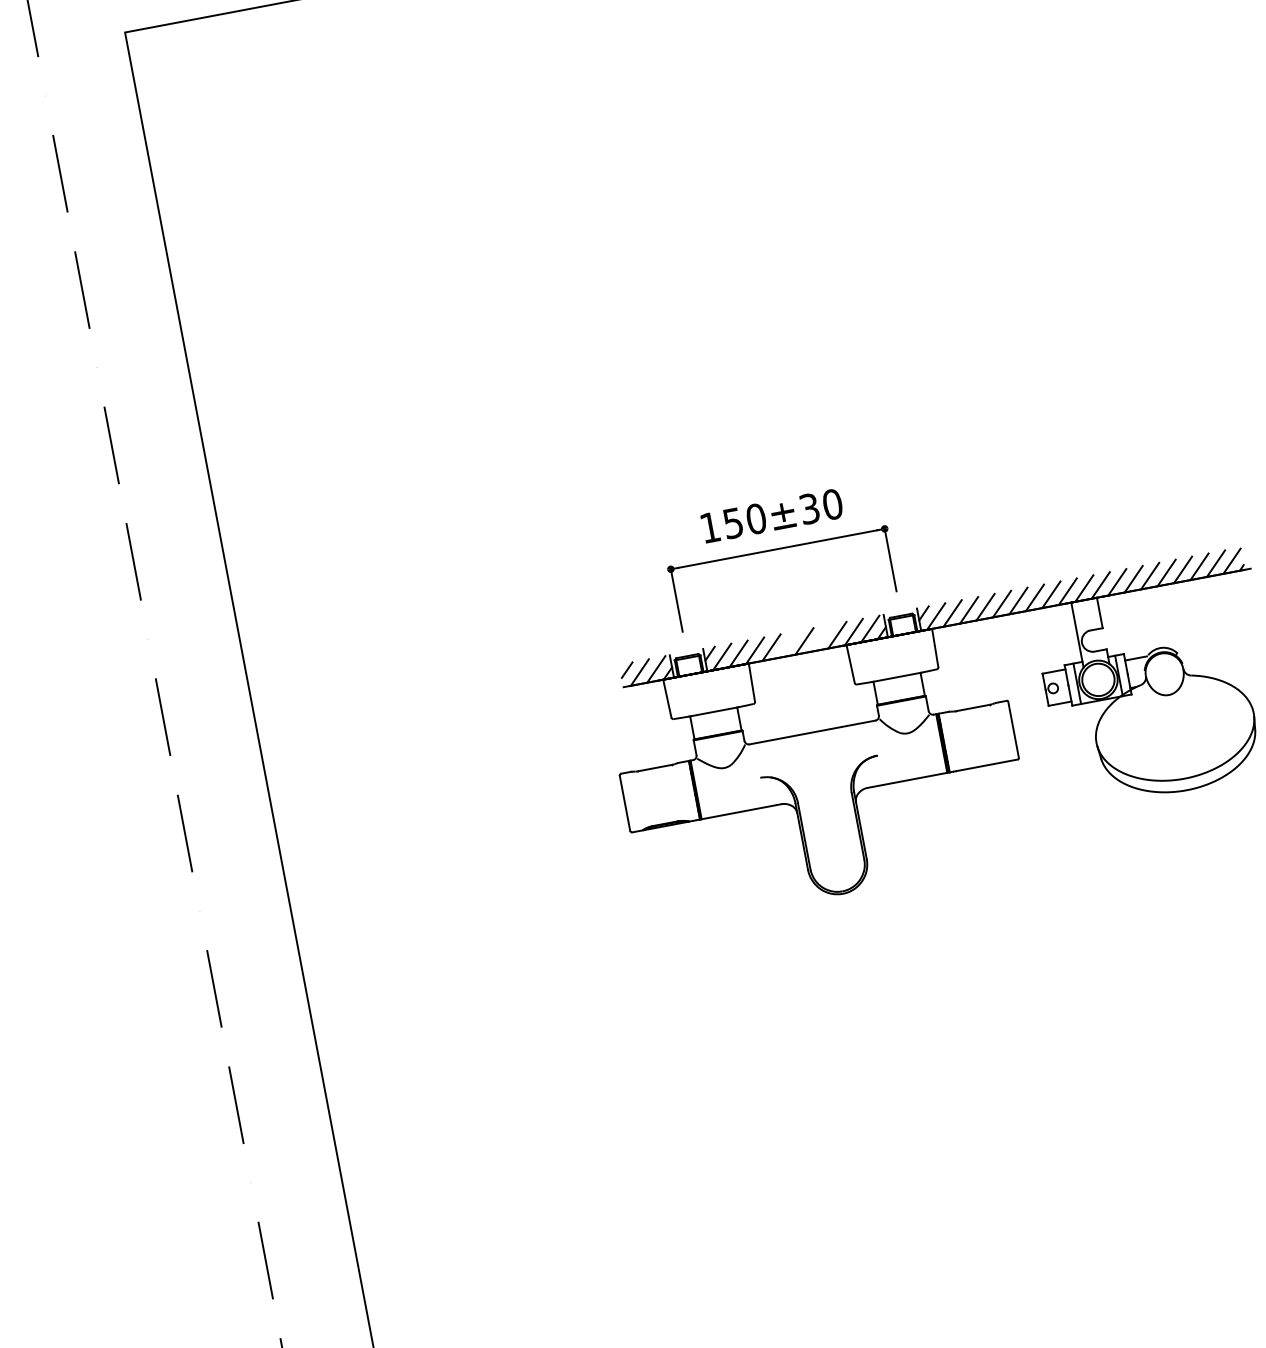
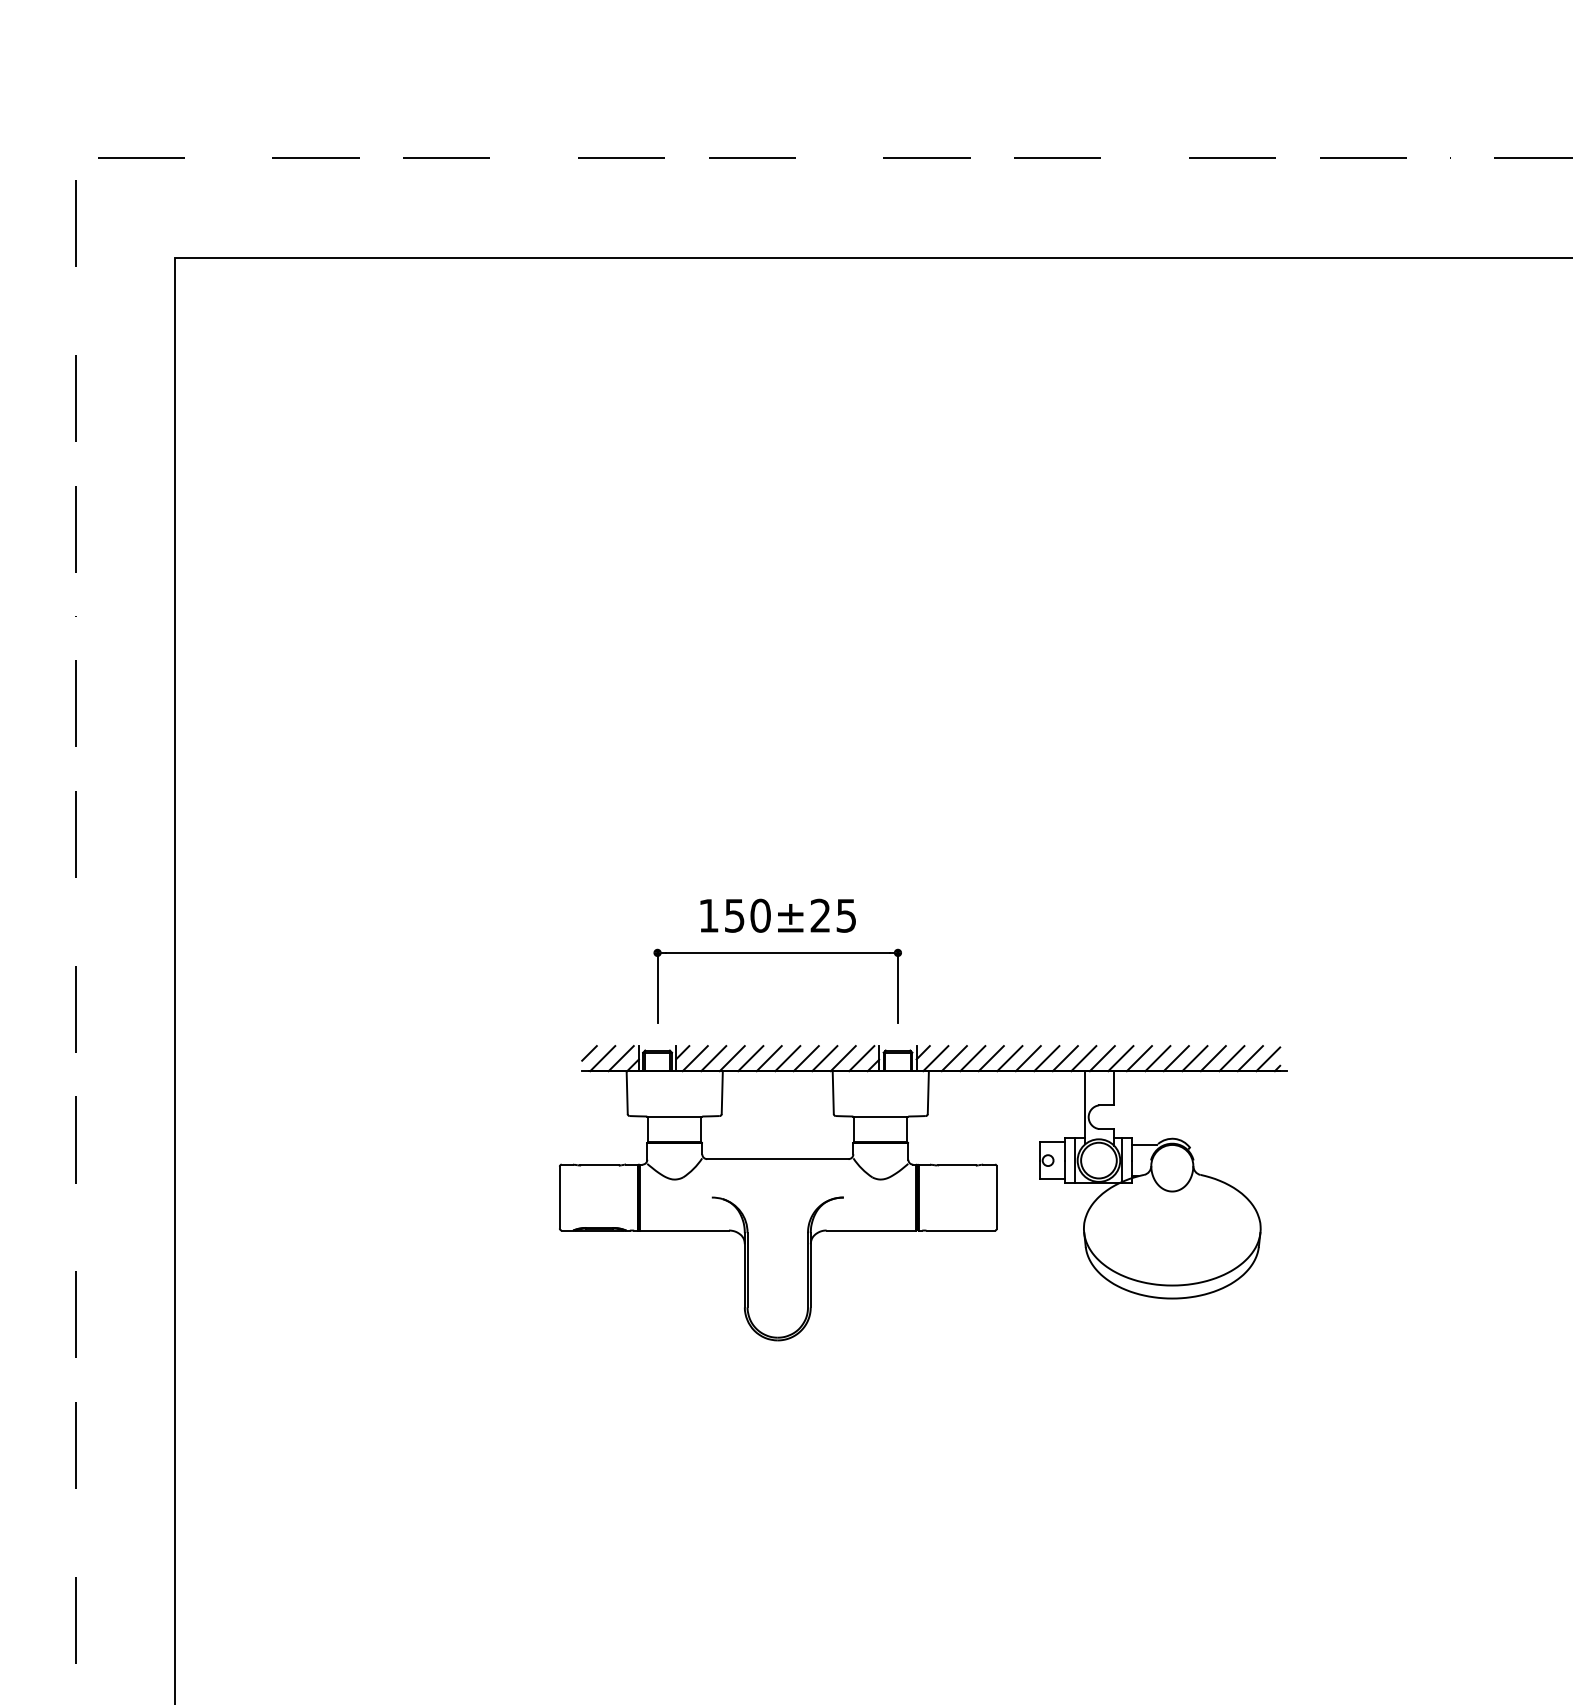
text: (821, 506) -> (833, 915), 150±30 -> 150±25
line: (820, 638) -> (805, 1058), added
line: (787, 644) -> (768, 1058), added

